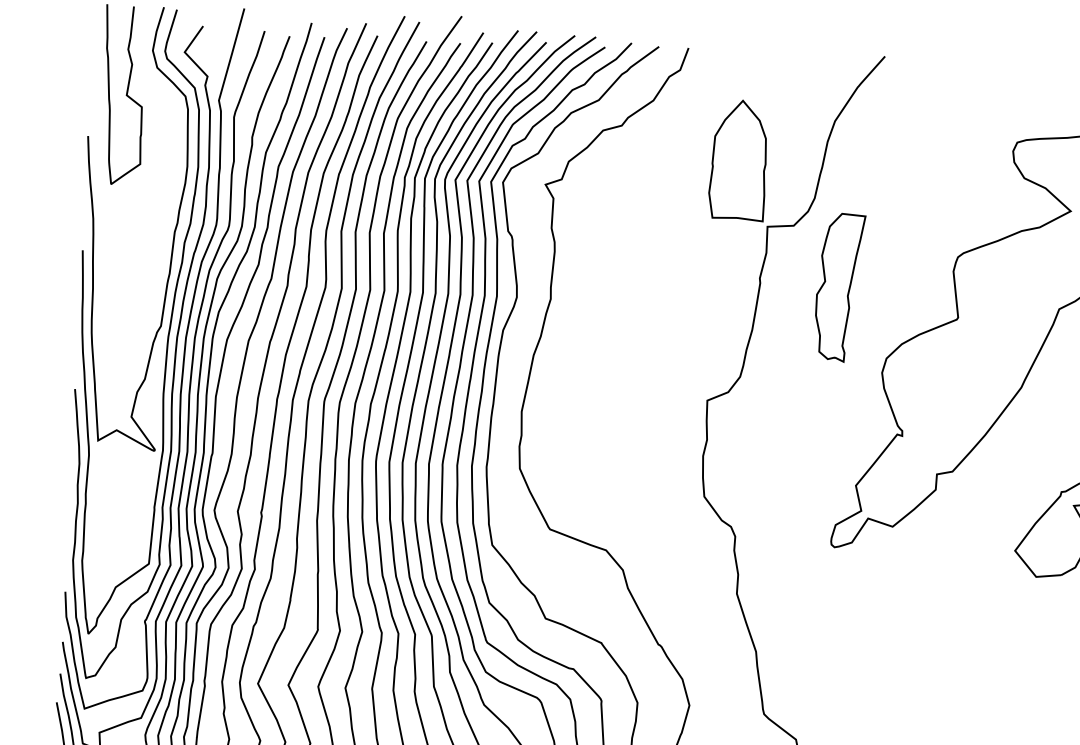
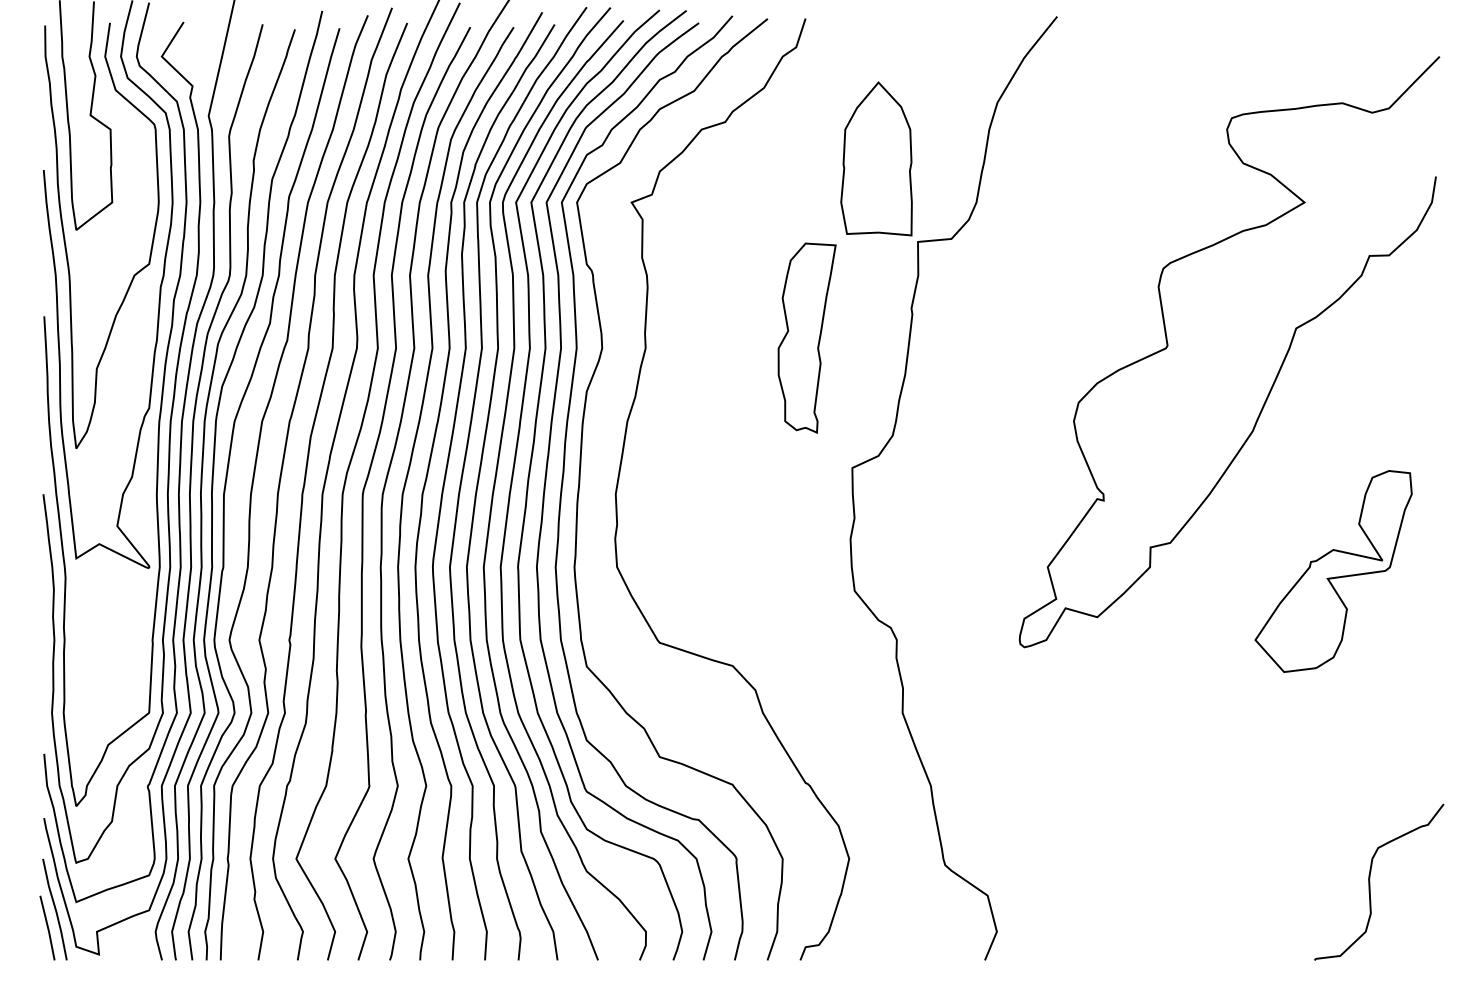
curve: (102, 190) -> (65, 238), added
part: (839, 287) -> (806, 337), moved

